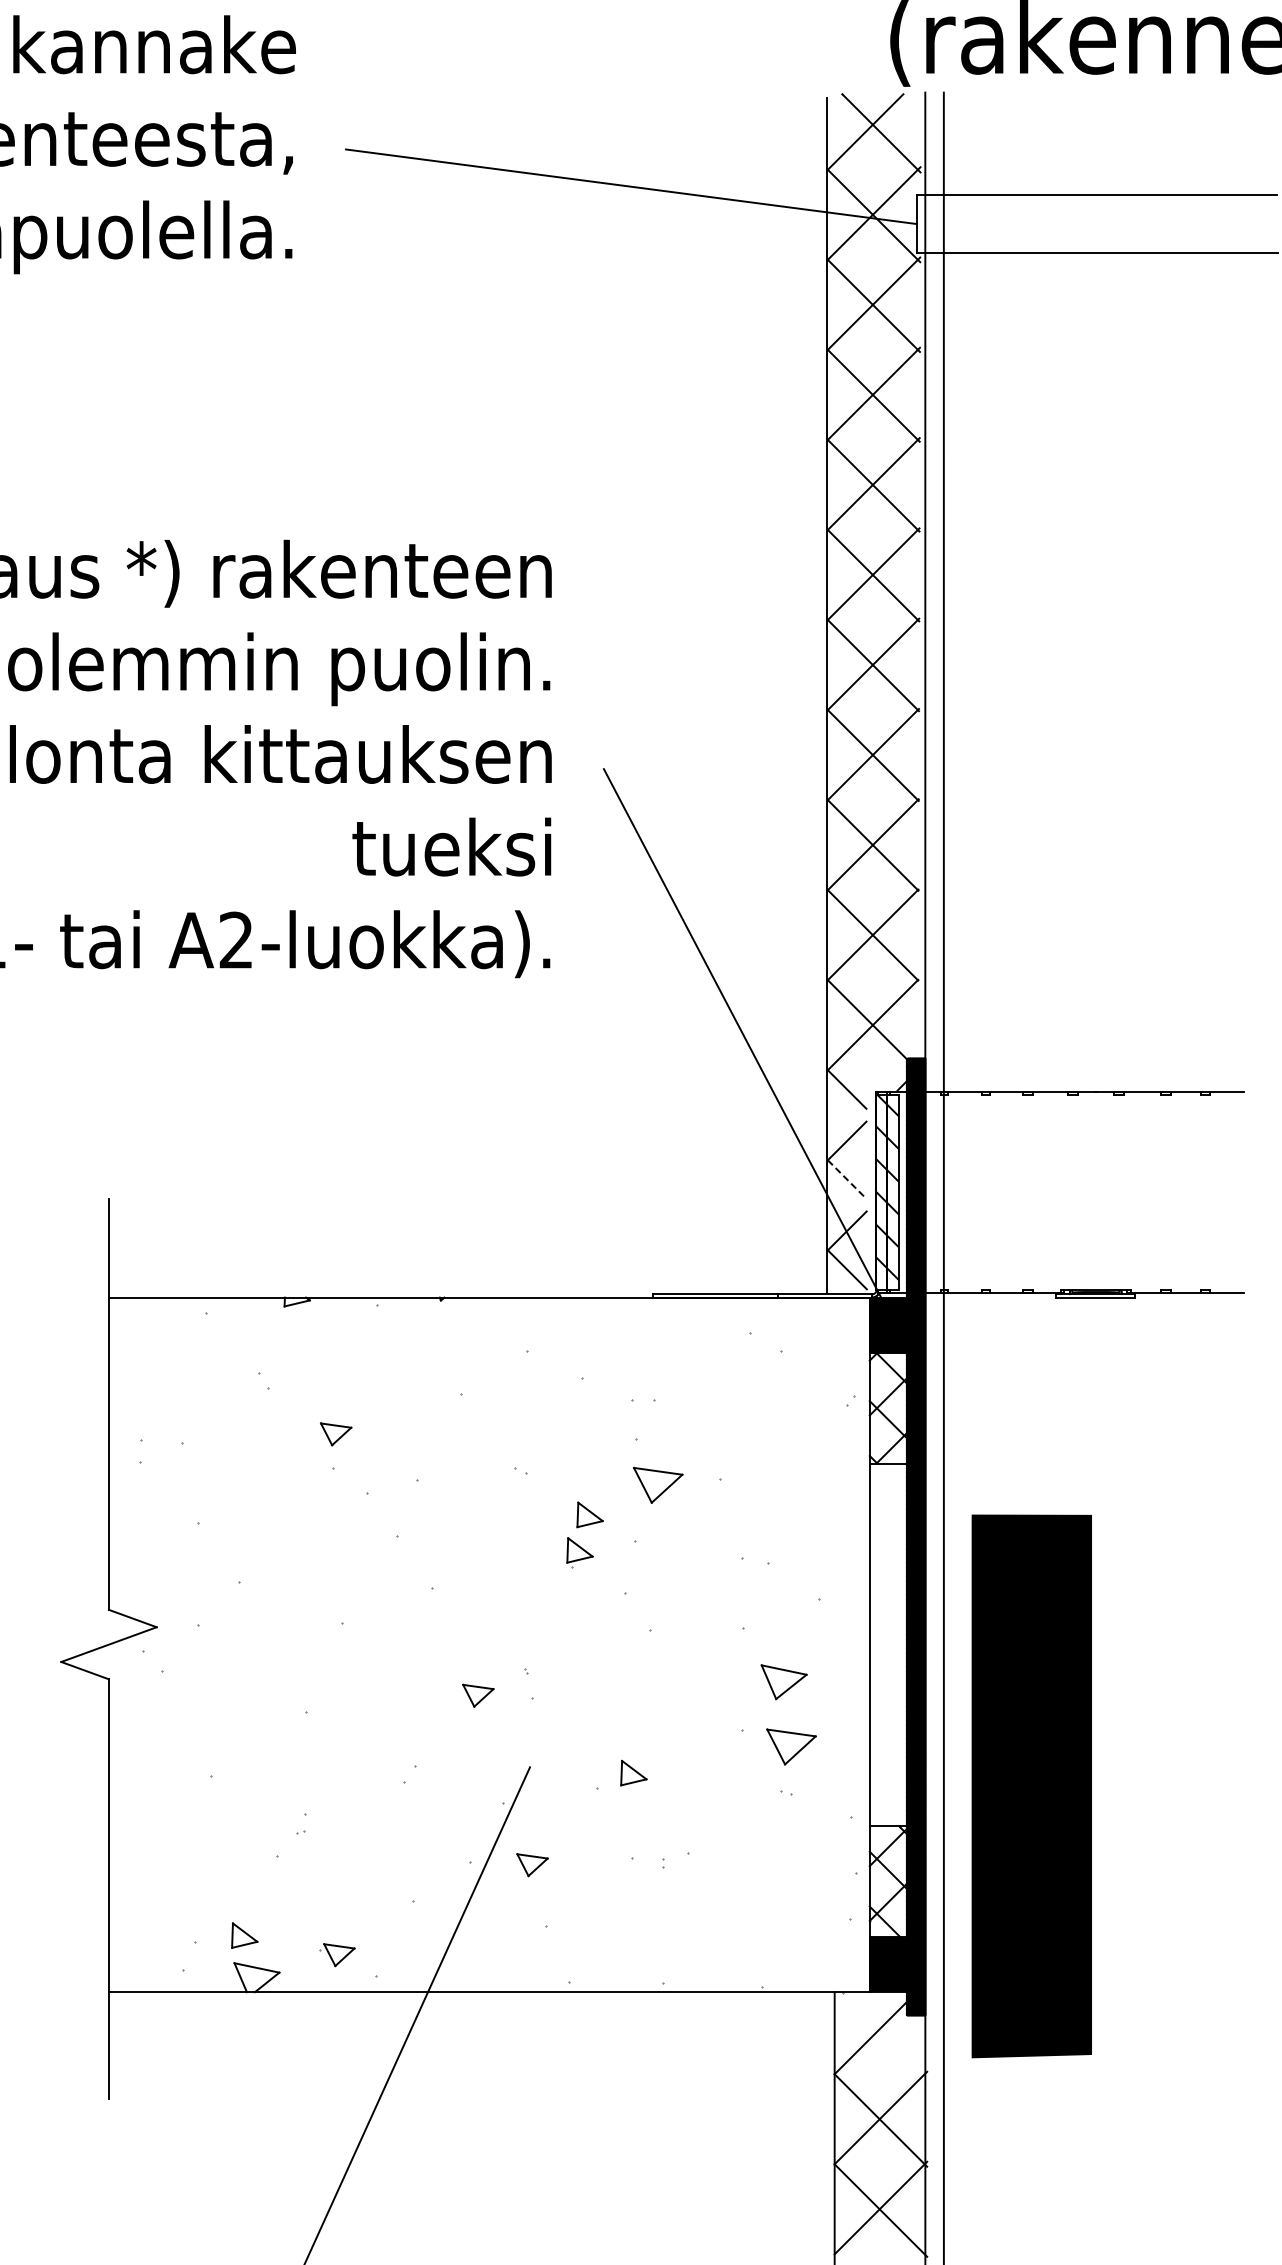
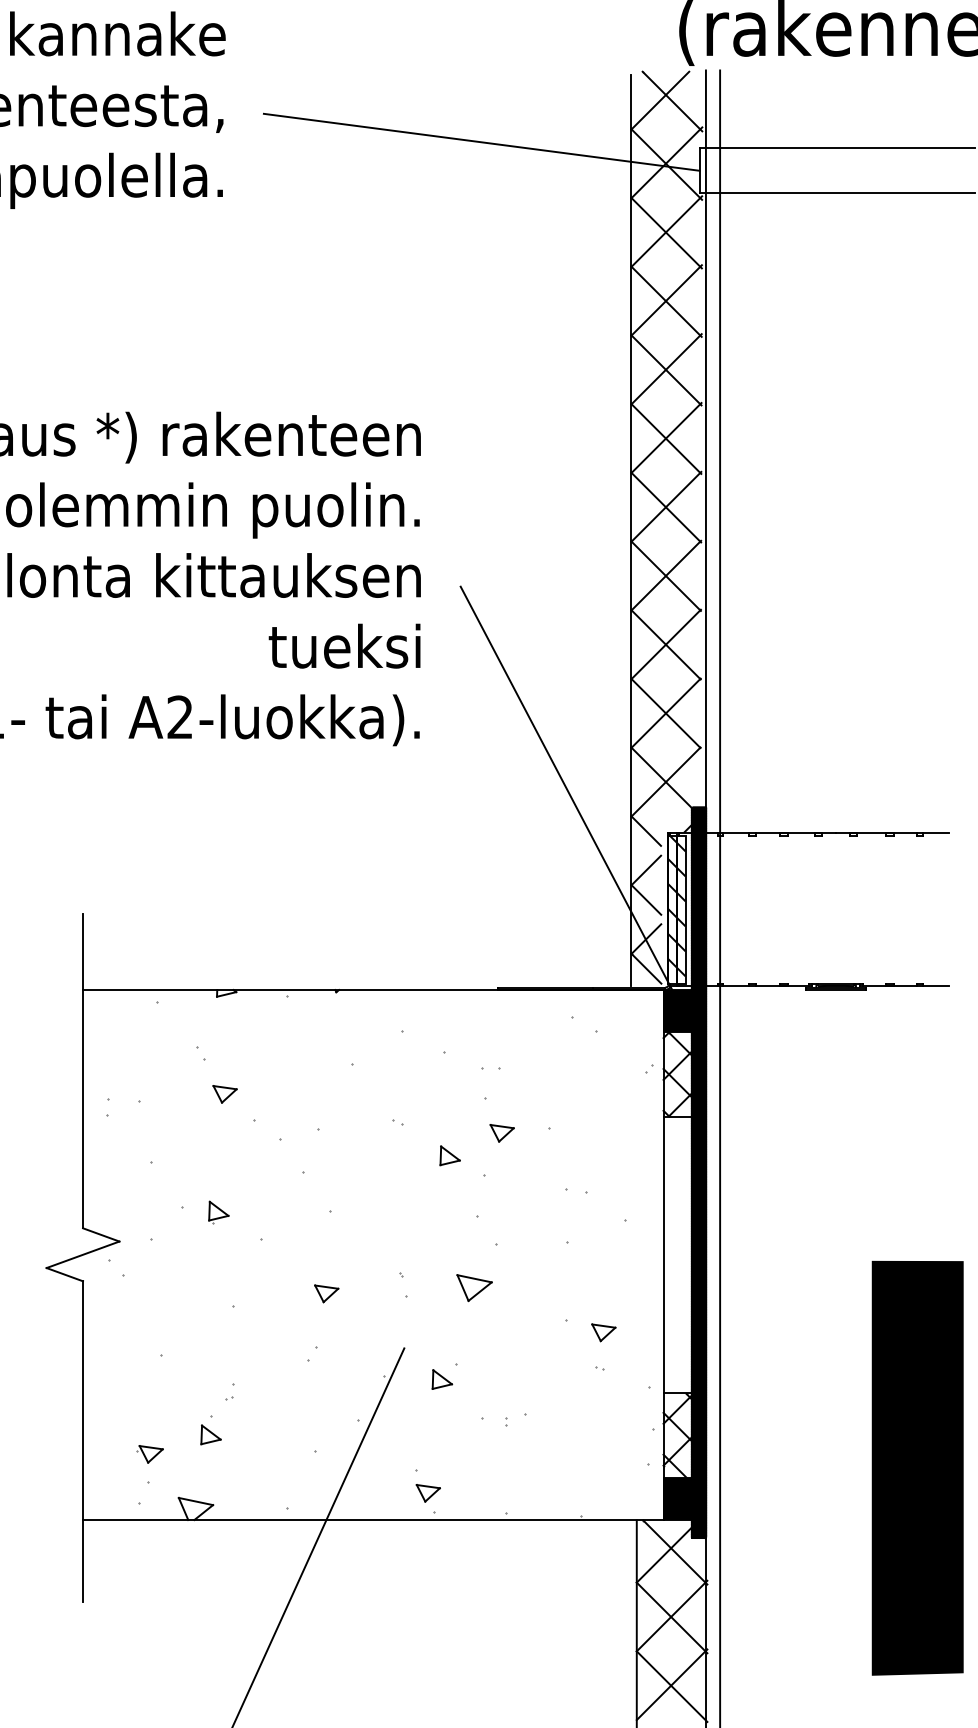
line: (847, 1180) -> (646, 900), dashed -> solid
part: (336, 1434) -> (225, 1094), moved
part: (658, 1485) -> (502, 1133), size x0.62
part: (579, 1552) -> (218, 1212), moved
part: (783, 1682) -> (474, 1288), moved
part: (478, 1695) -> (326, 1293), moved
part: (791, 1746) -> (603, 1332), size x0.62
part: (633, 1772) -> (442, 1379), moved
part: (1031, 1786) -> (917, 1468), moved
part: (532, 1865) -> (428, 1493), moved
part: (244, 1935) -> (210, 1434), moved
part: (337, 1955) -> (149, 1454), moved
line: (885, 2034) -> (675, 1552), added

